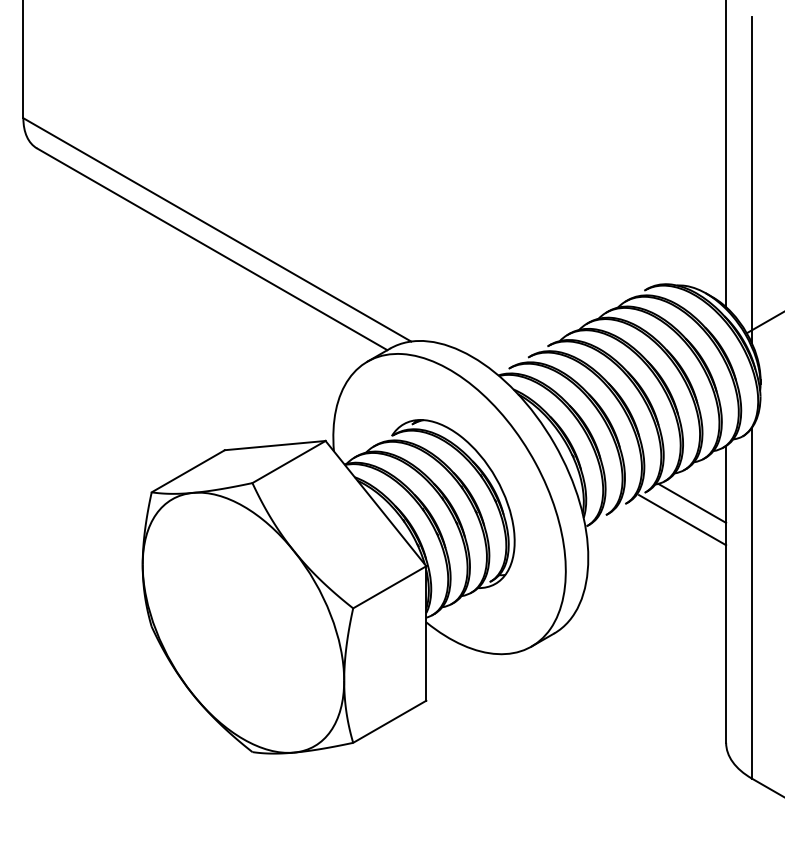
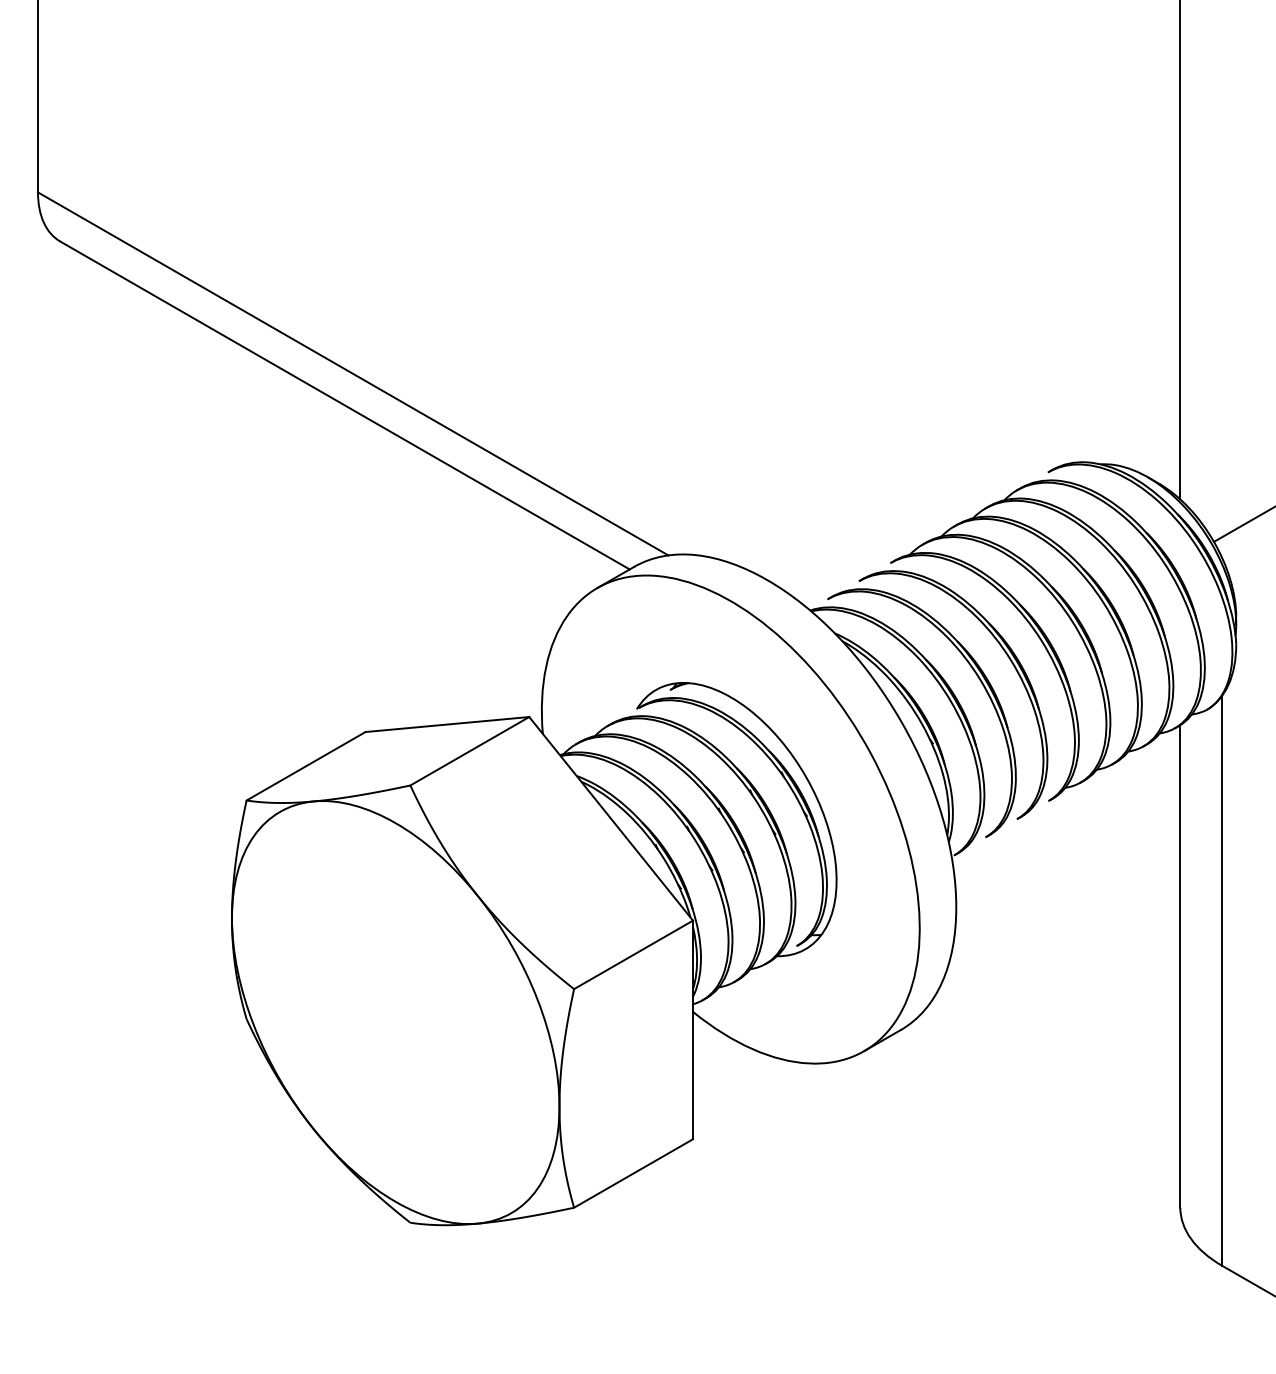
line: (751, 179) -> (1221, 292), removed
line: (692, 502) -> (1125, 817), removed
line: (682, 520) -> (1109, 846), removed

